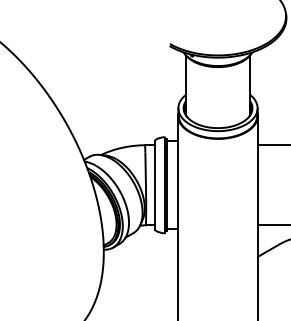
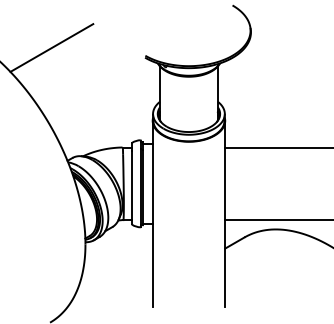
line: (66, 34) -> (51, 47), added

